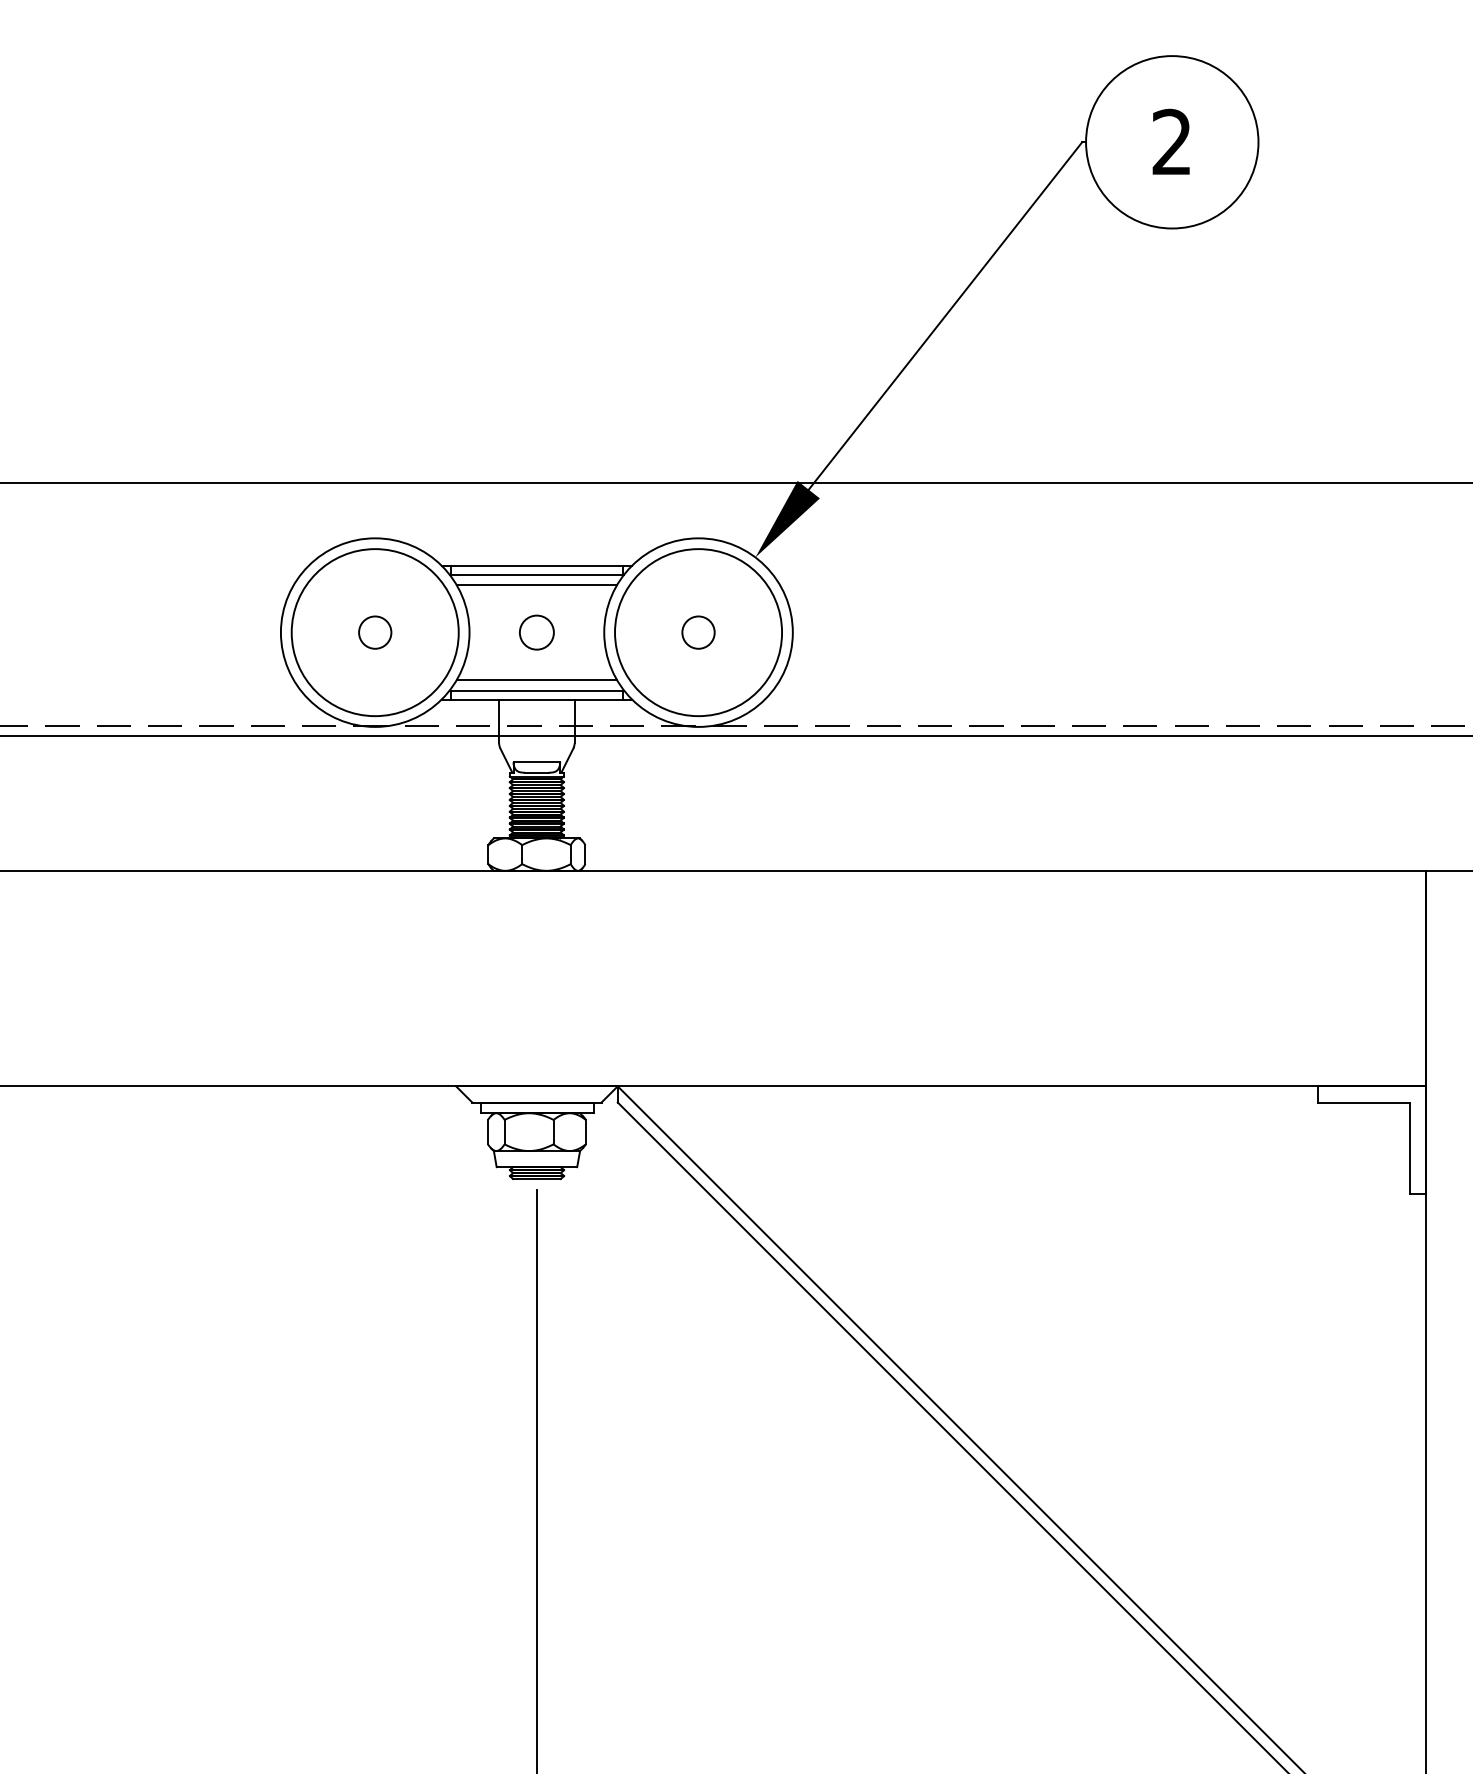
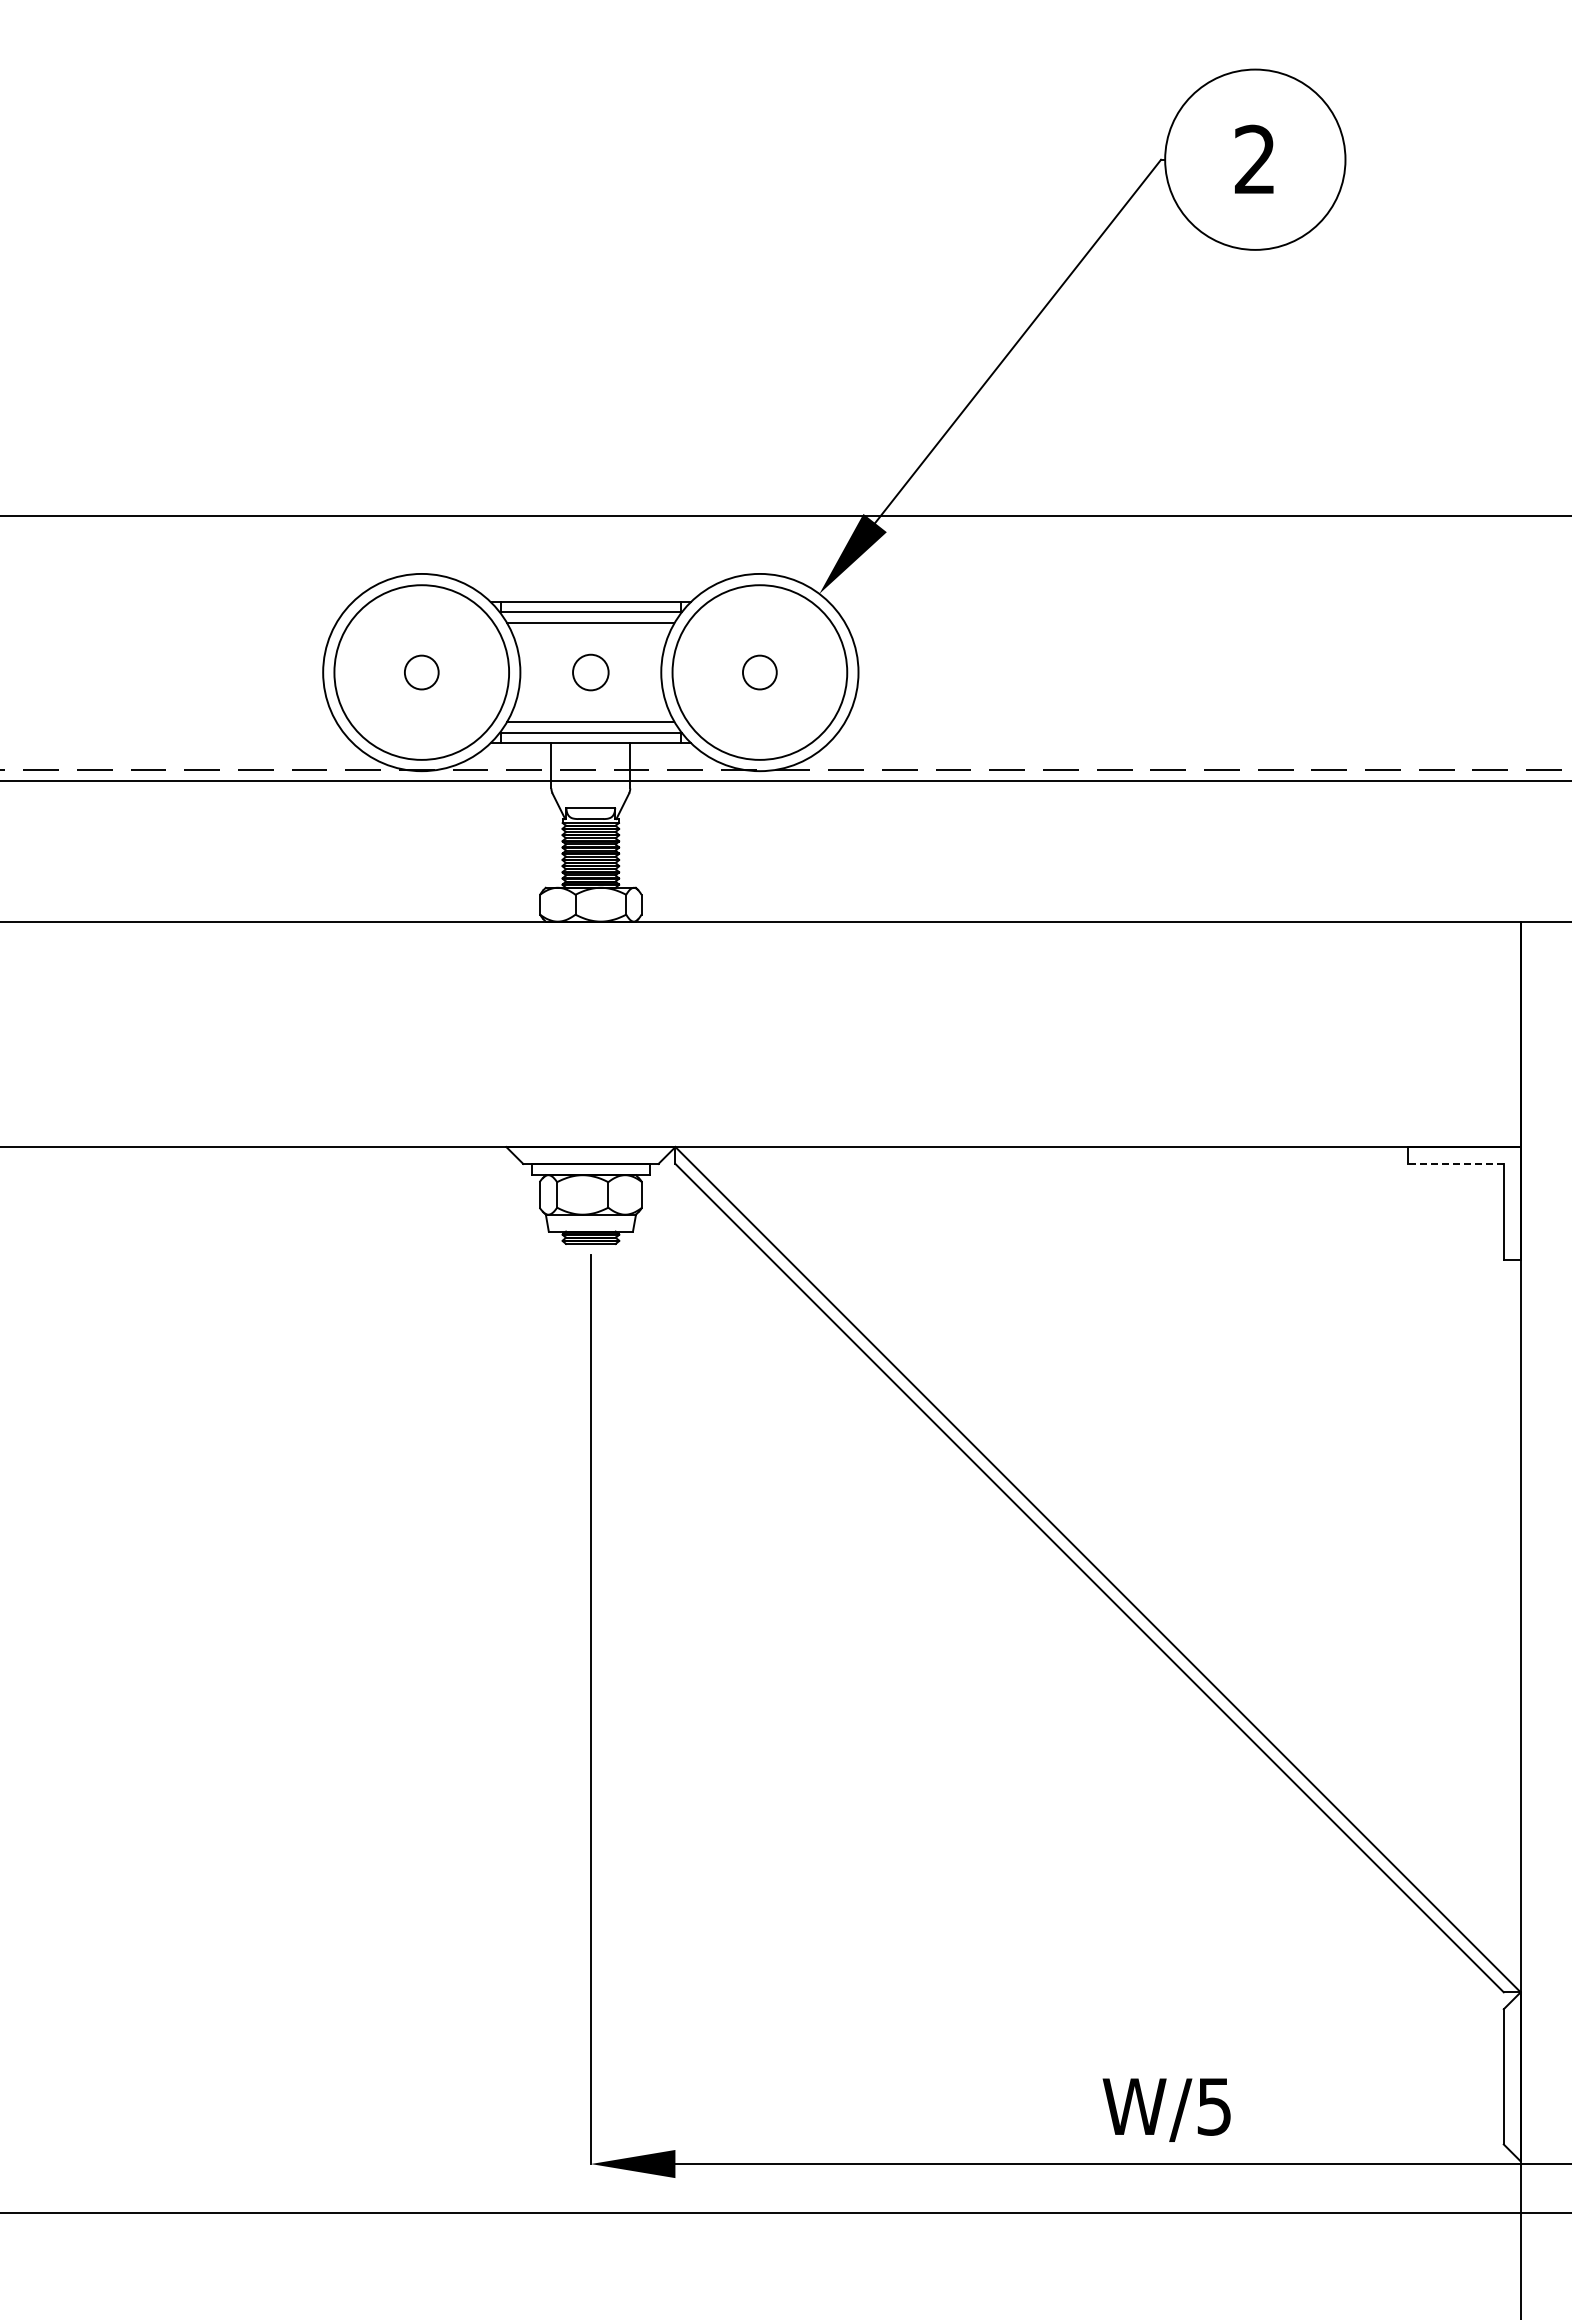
line: (1363, 1102) -> (1455, 1163), solid -> dashed

